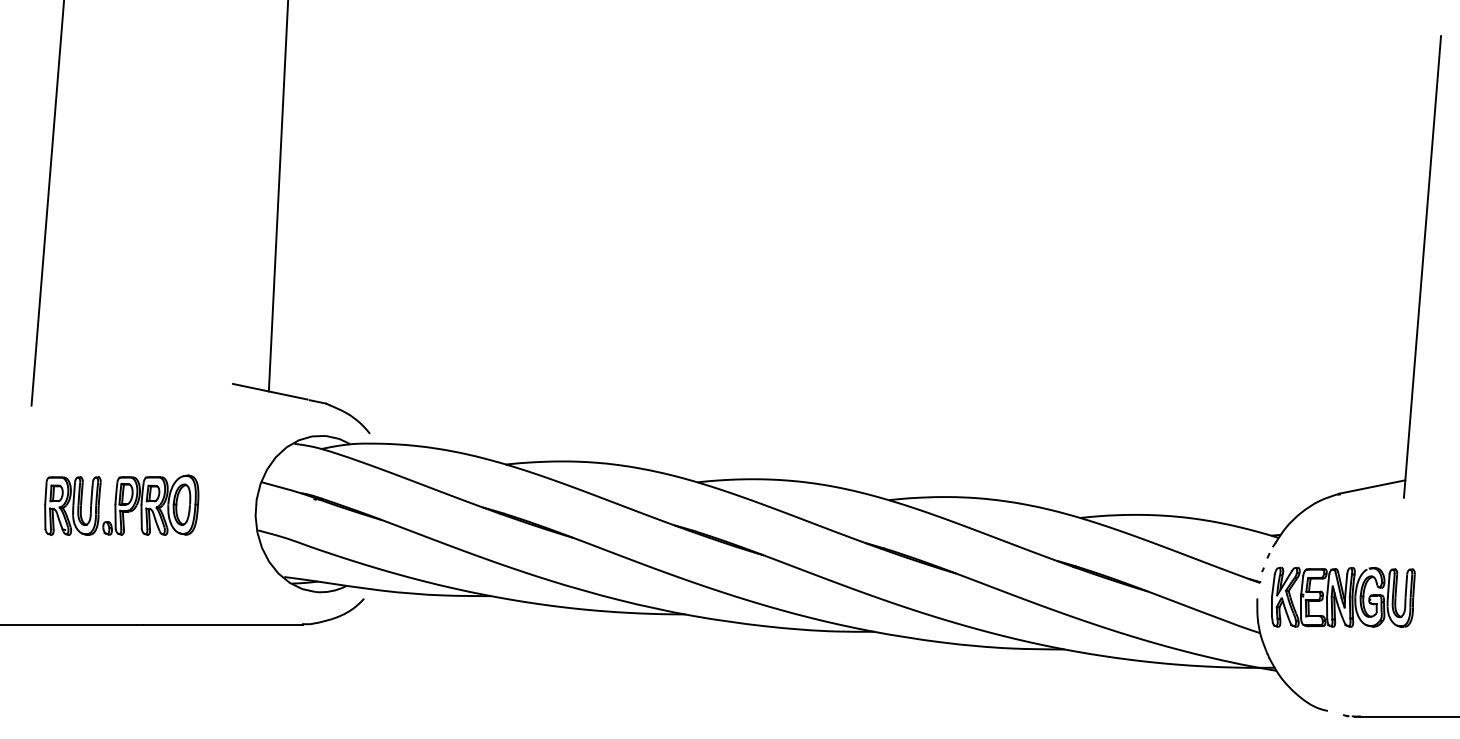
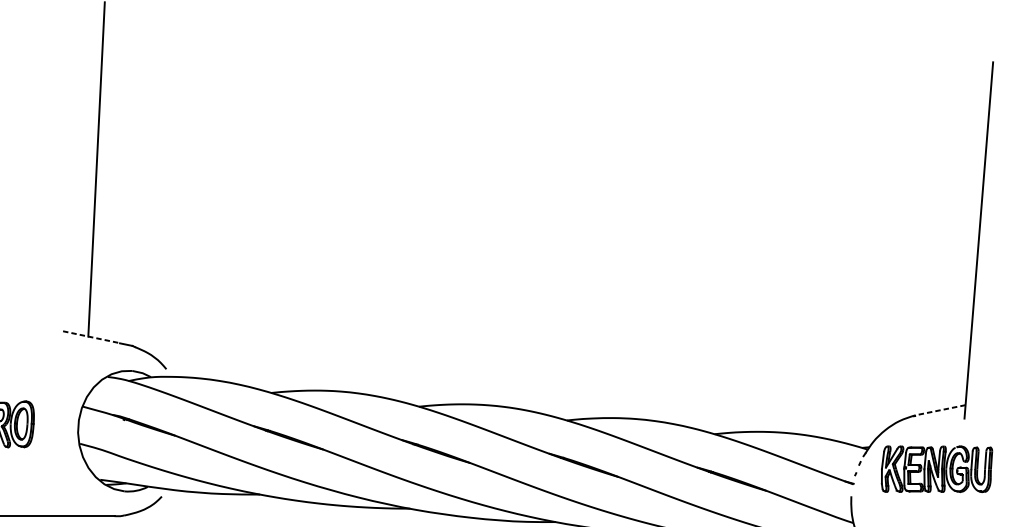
line: (269, 391) -> (88, 336), solid -> dashed
line: (1372, 487) -> (940, 410), solid -> dashed
part: (1343, 596) -> (937, 468), moved

